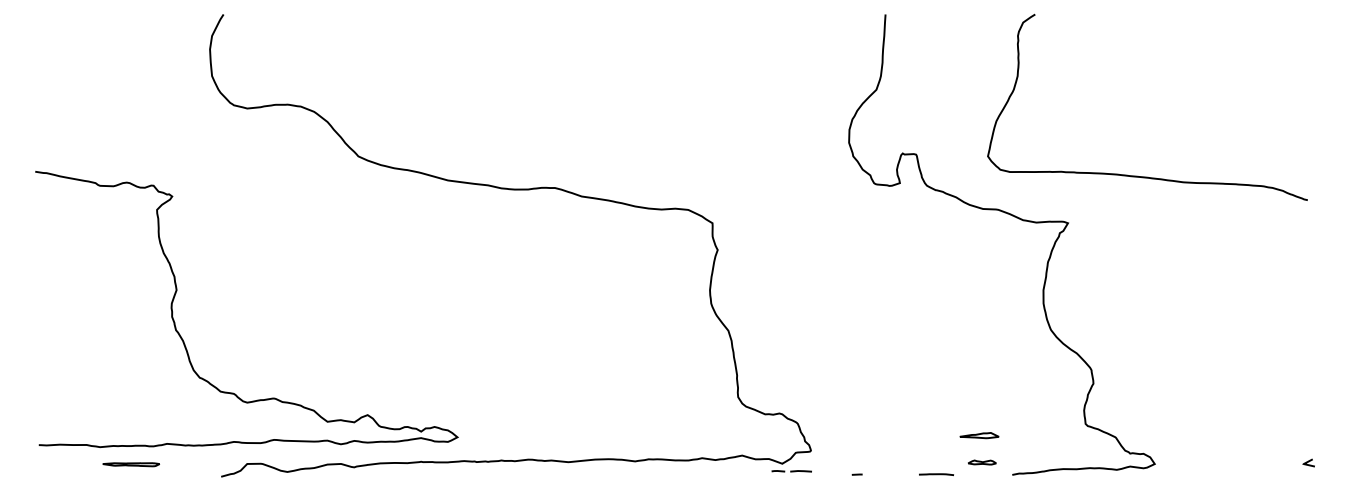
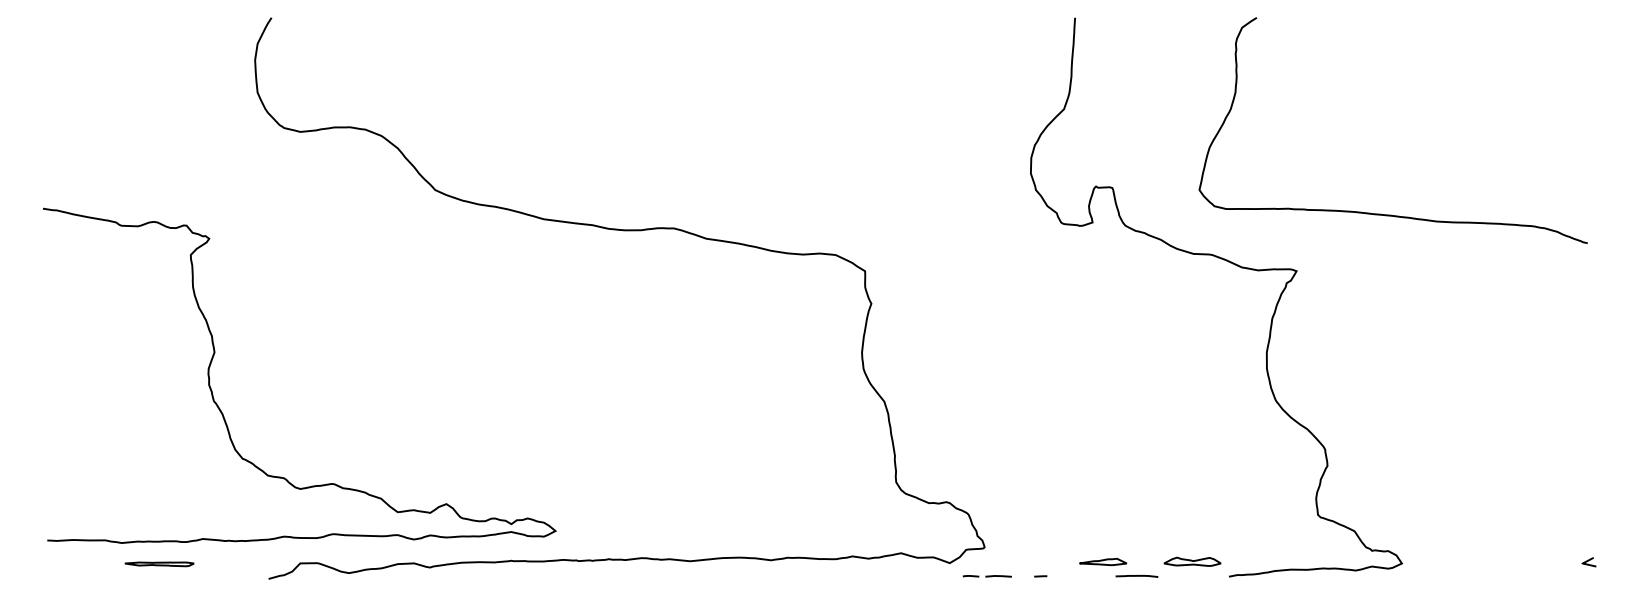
part: (979, 435) -> (1103, 561), moved
part: (982, 462) -> (1192, 561), size x1.67
line: (791, 471) -> (986, 576), moved

